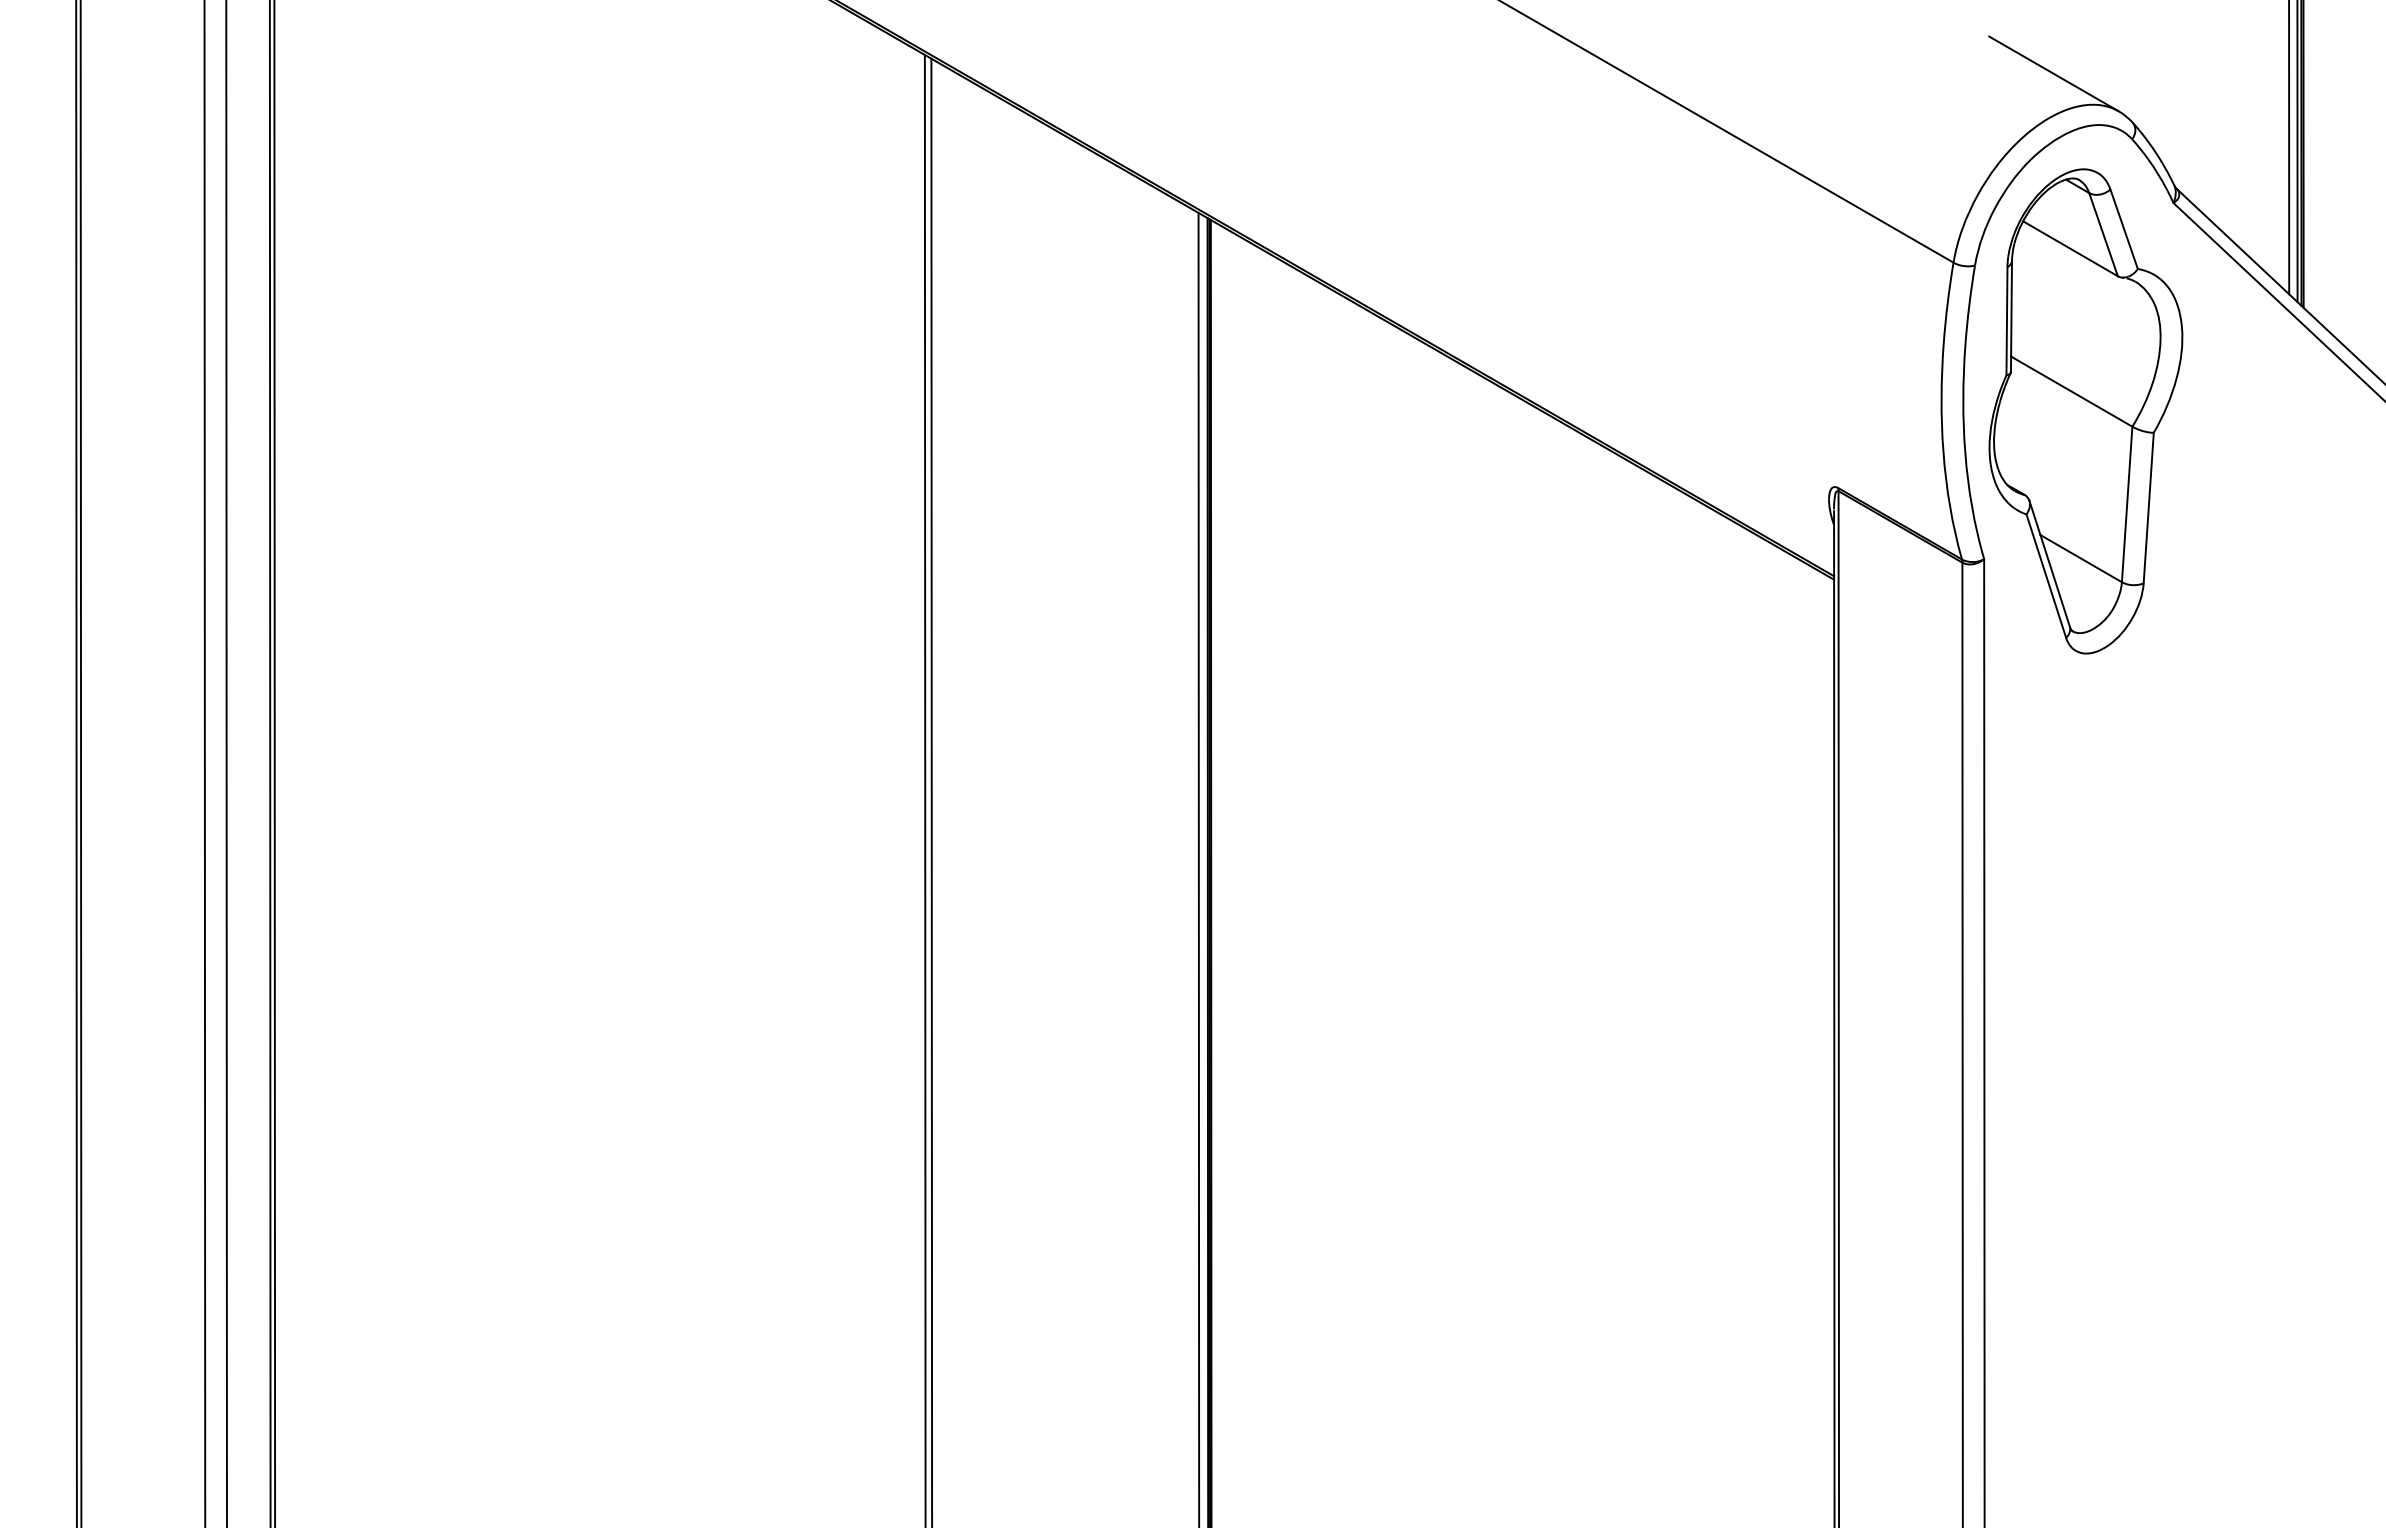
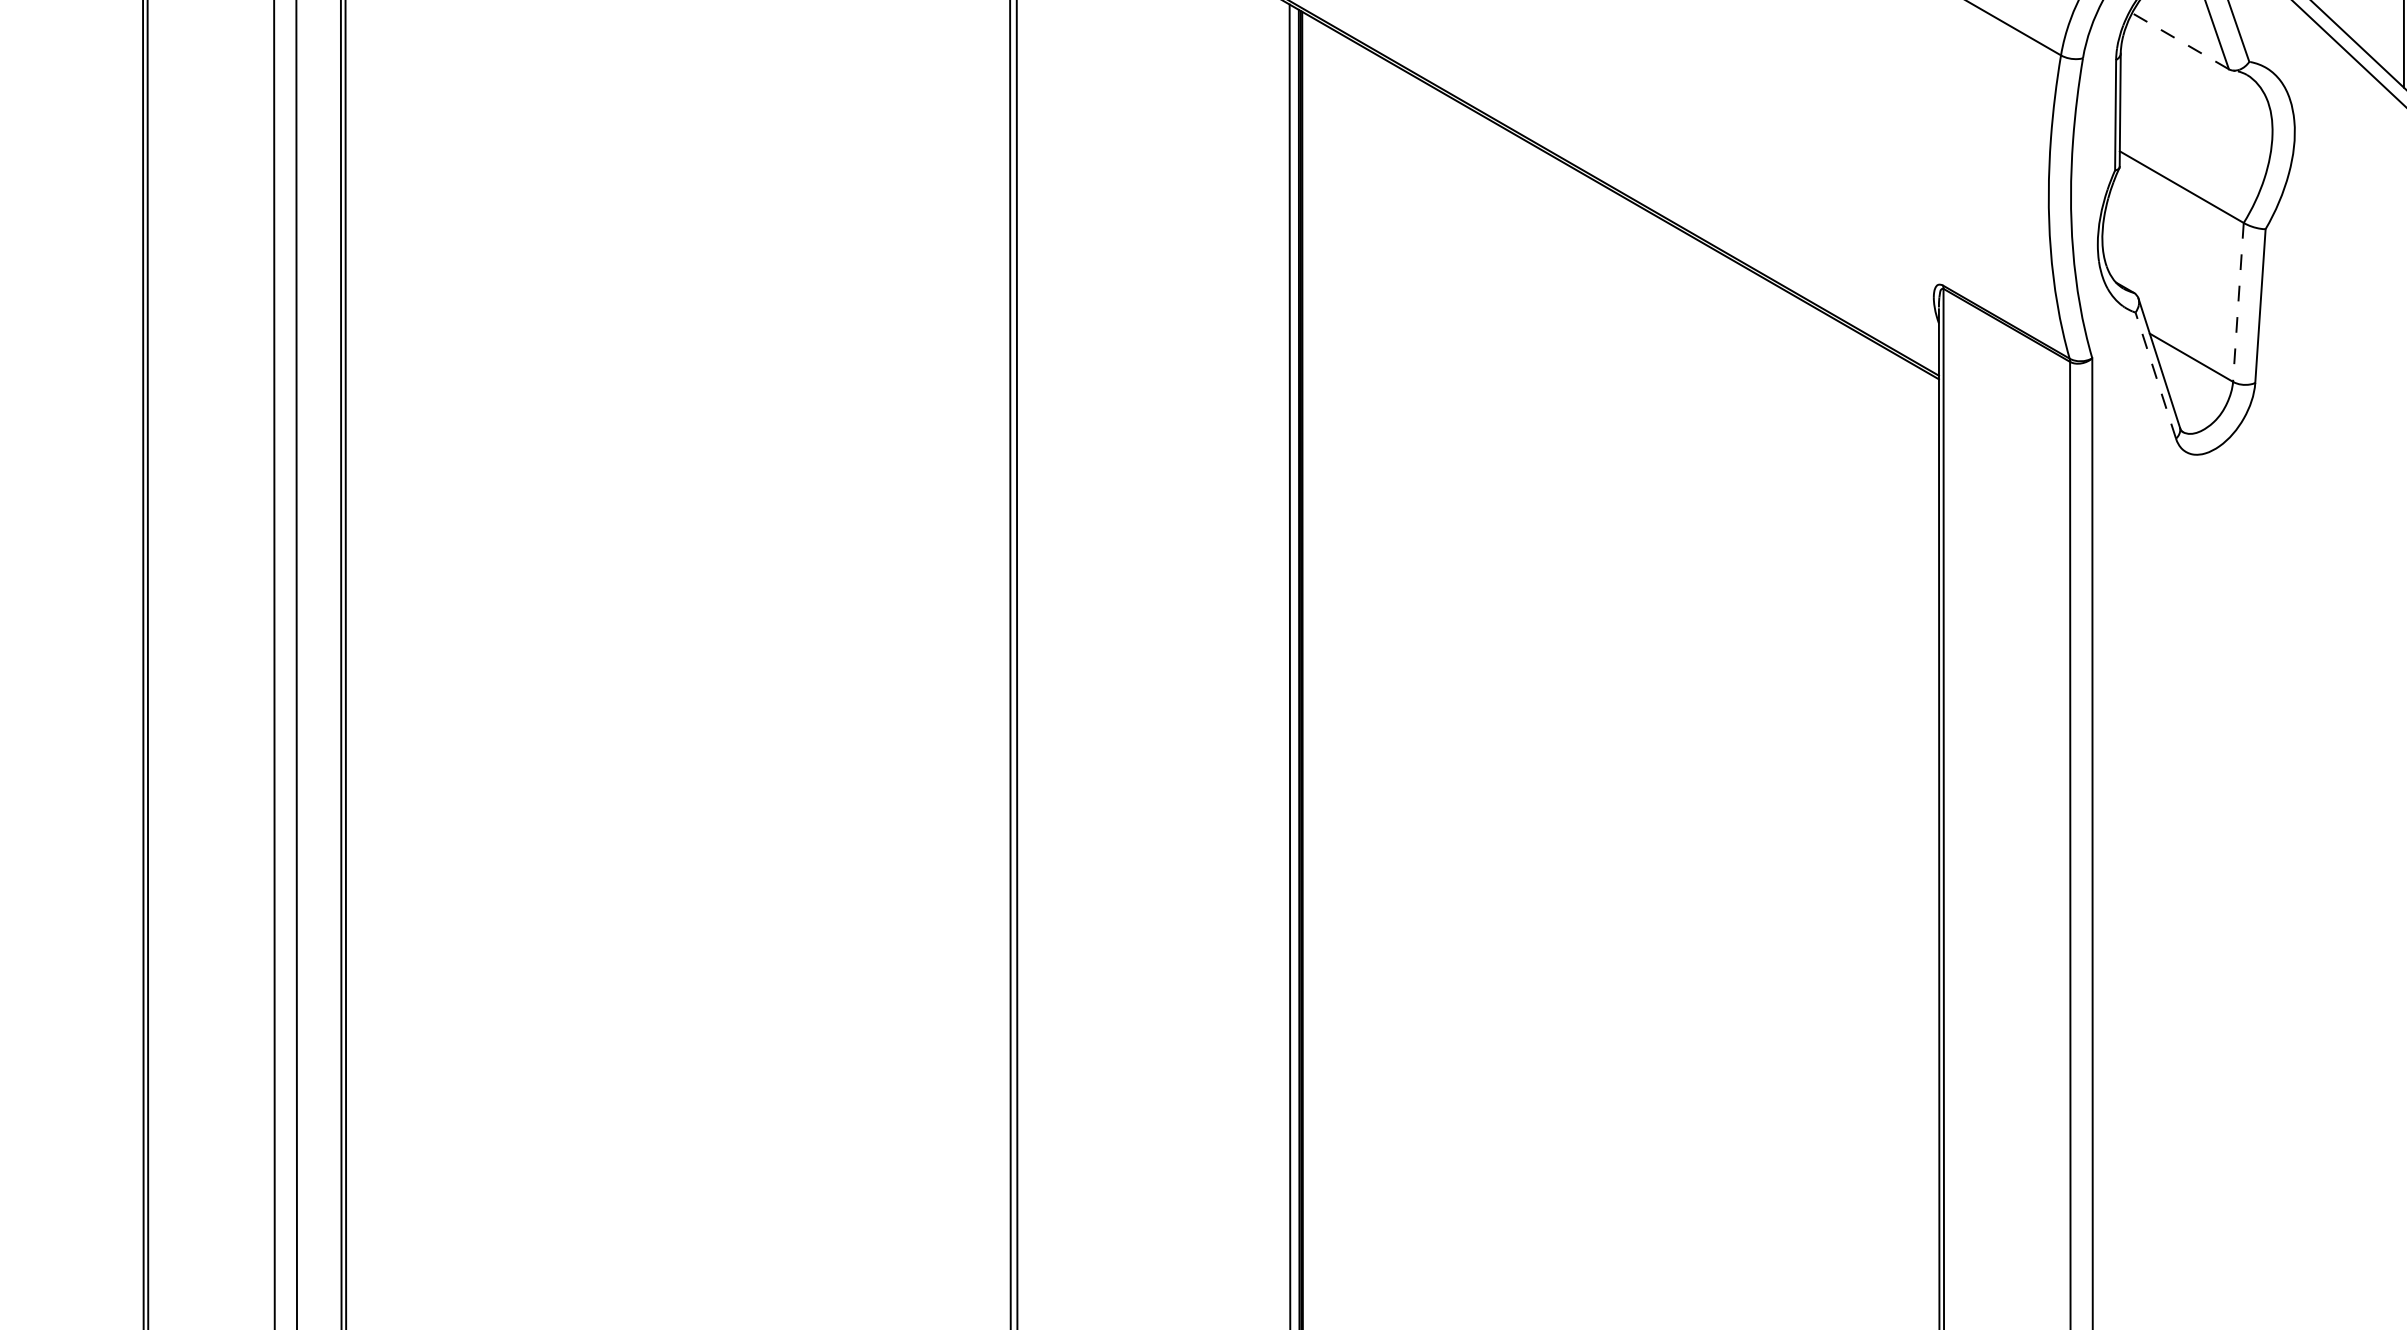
line: (2070, 248) -> (2180, 40), solid -> dashed
line: (2127, 504) -> (2238, 302), solid -> dashed
line: (2046, 576) -> (2156, 376), solid -> dashed

